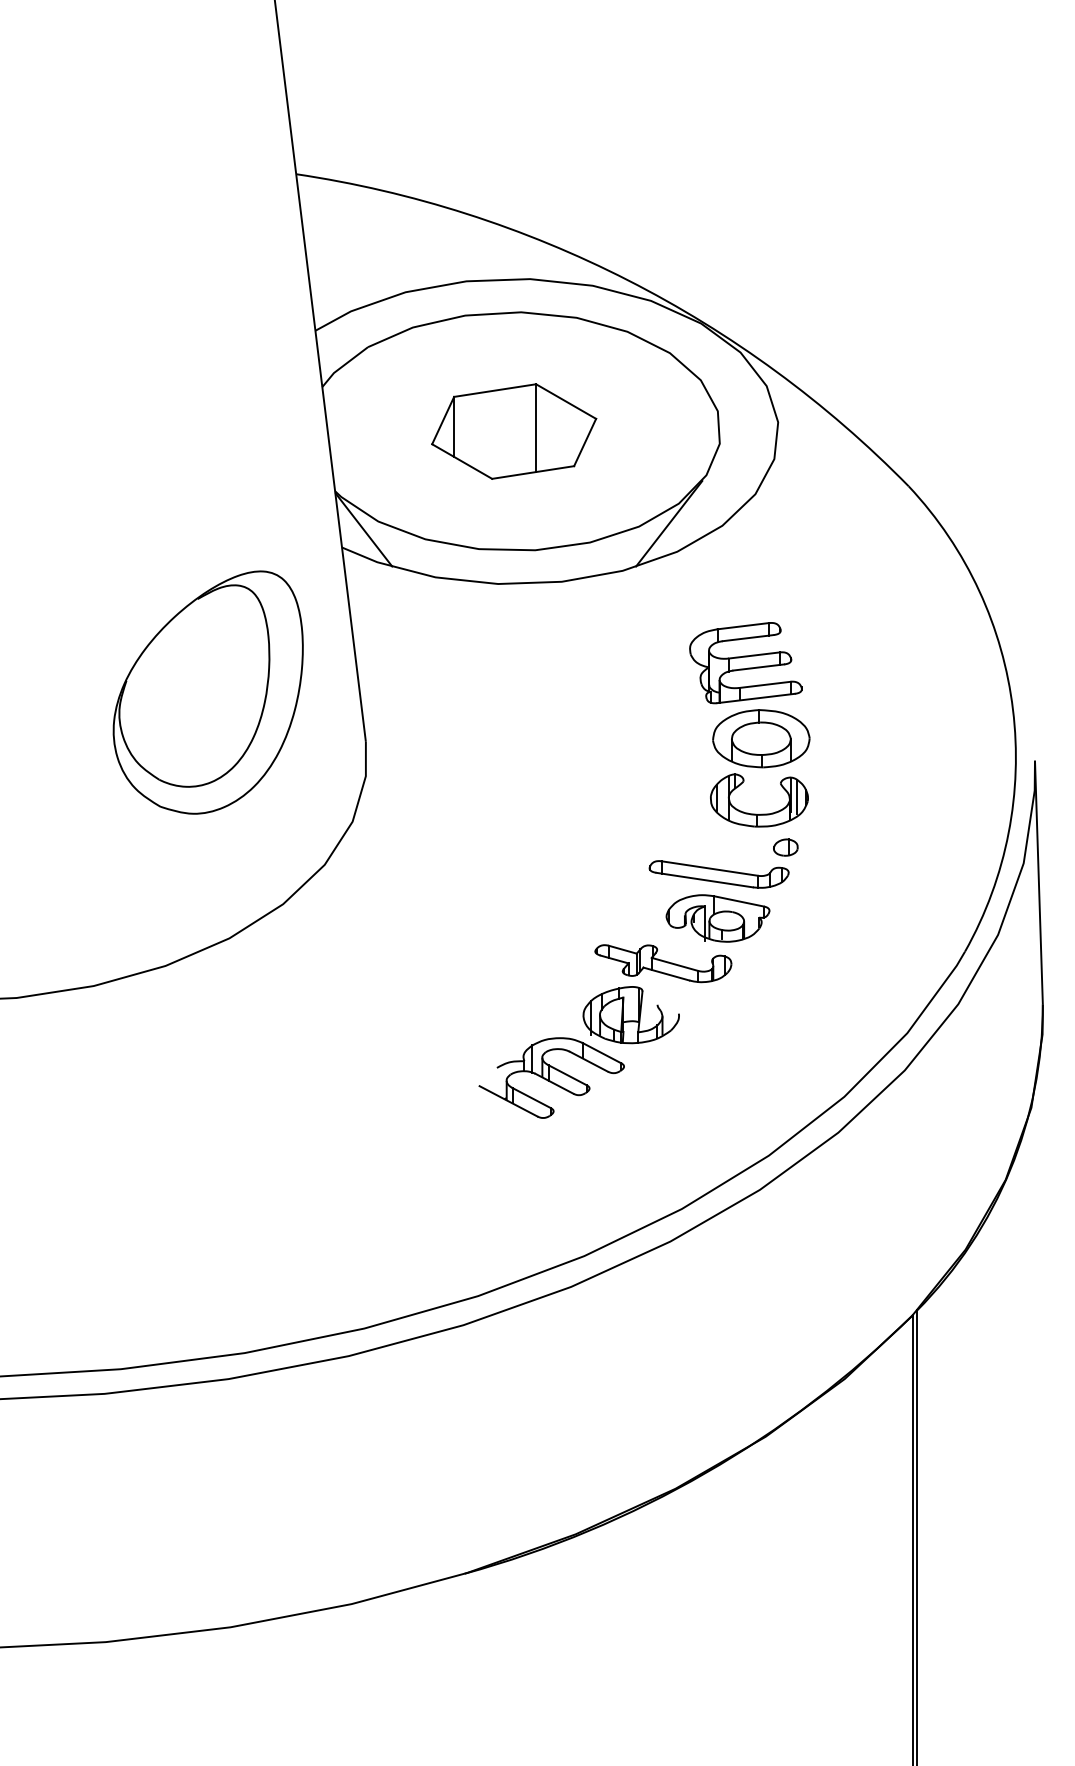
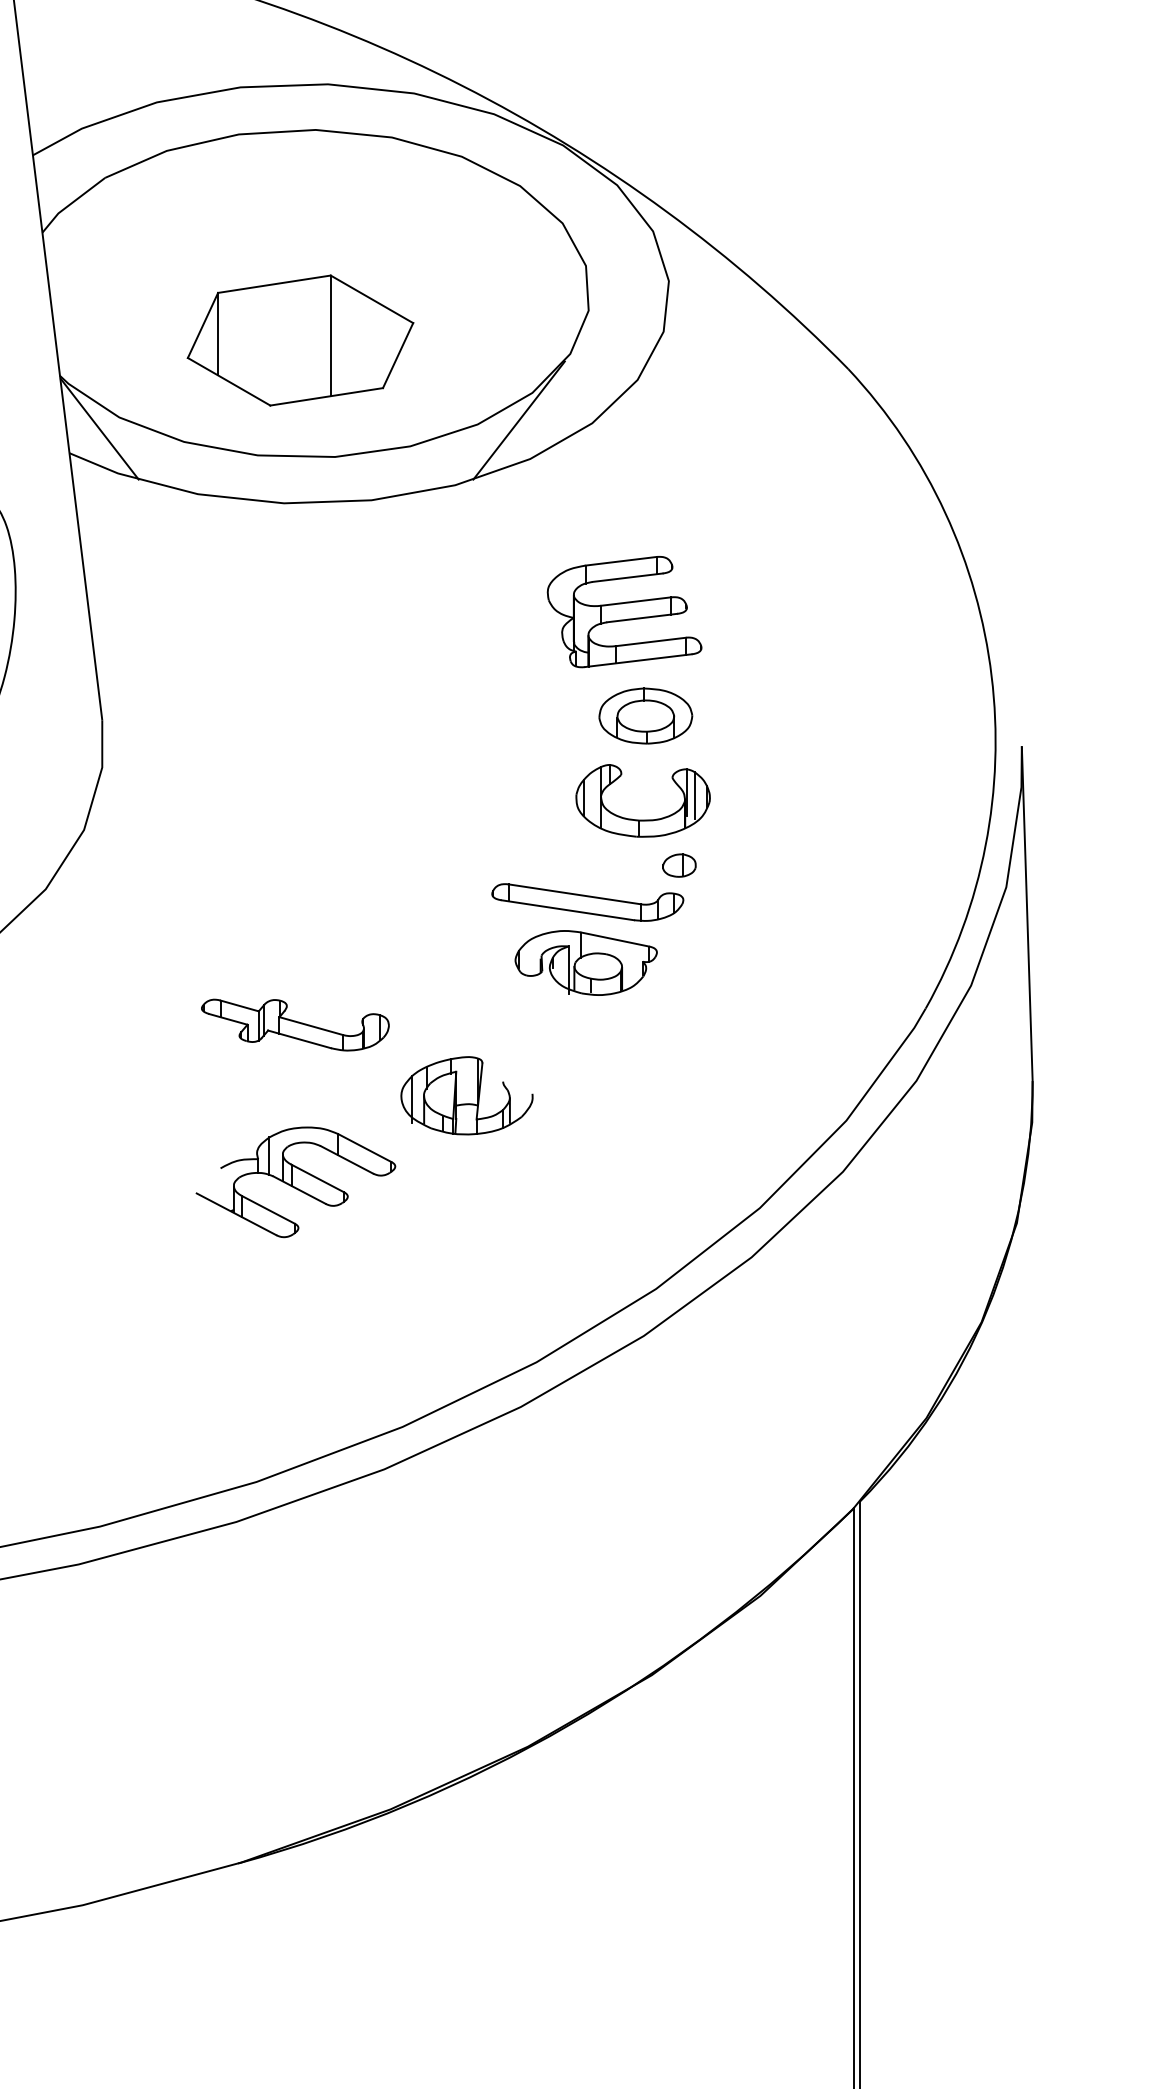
part: (514, 431) -> (301, 340), moved
part: (761, 738) -> (645, 715), size x0.7
part: (663, 963) -> (295, 1024), moved
part: (551, 1077) -> (295, 1181), moved

